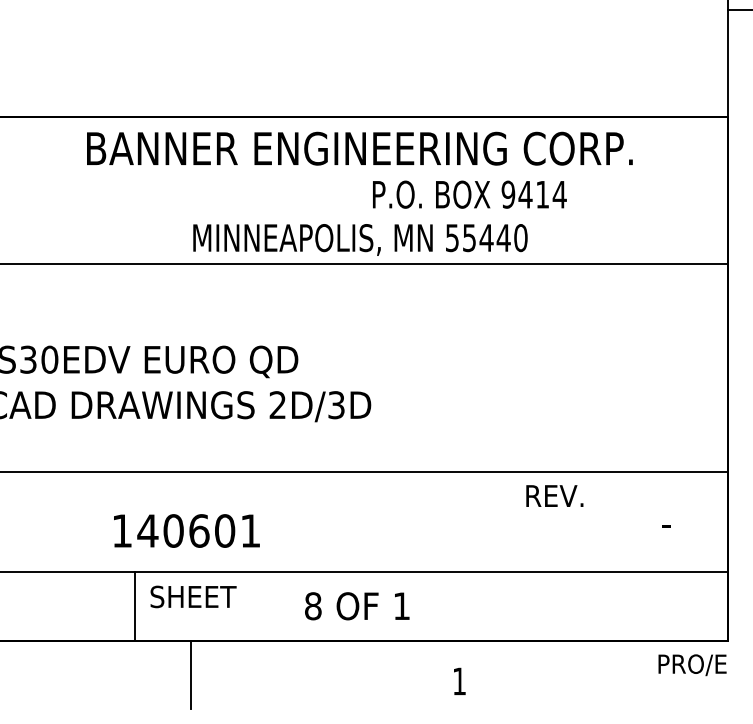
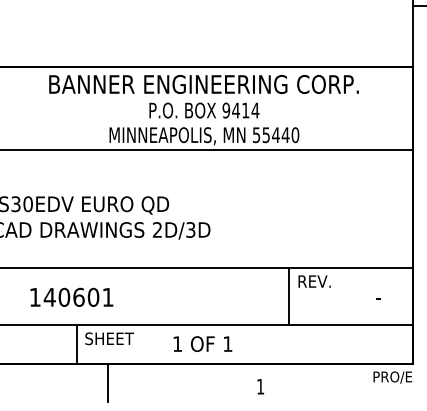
text: (469, 194) -> (204, 110), moved
line: (510, 520) -> (289, 295), added
text: (186, 529) -> (71, 296), moved
text: (313, 606) -> (177, 344), 8 -> 1

